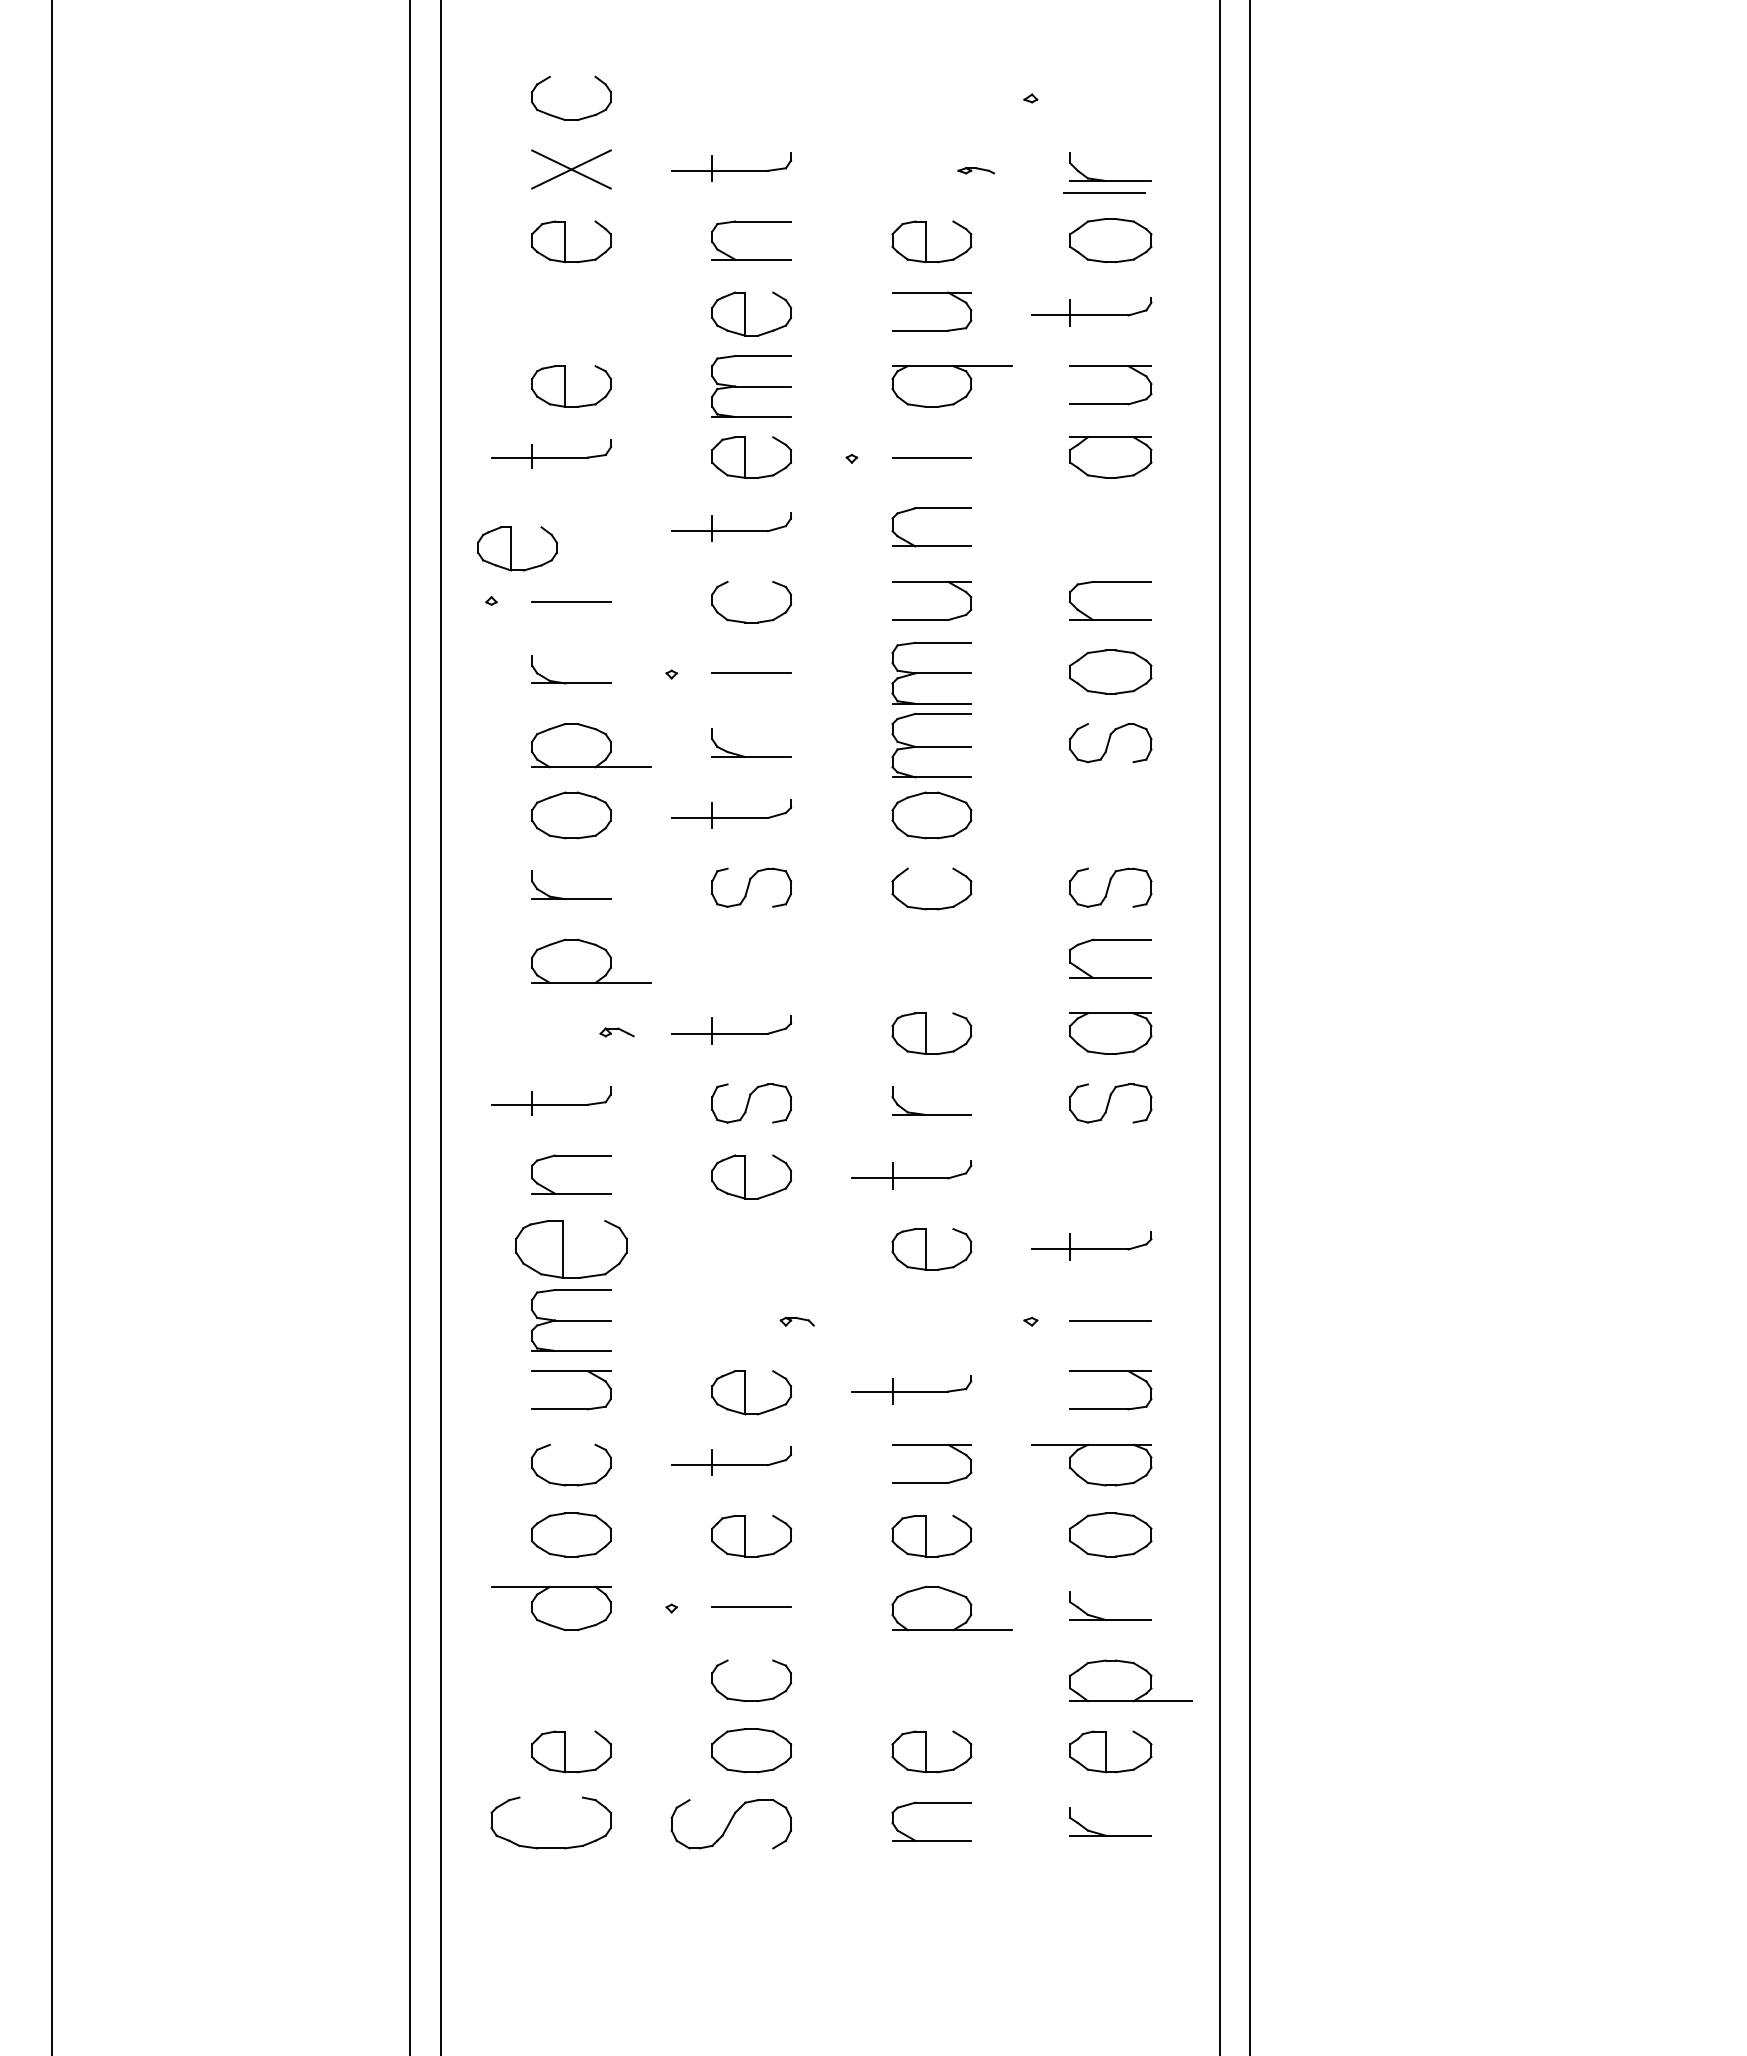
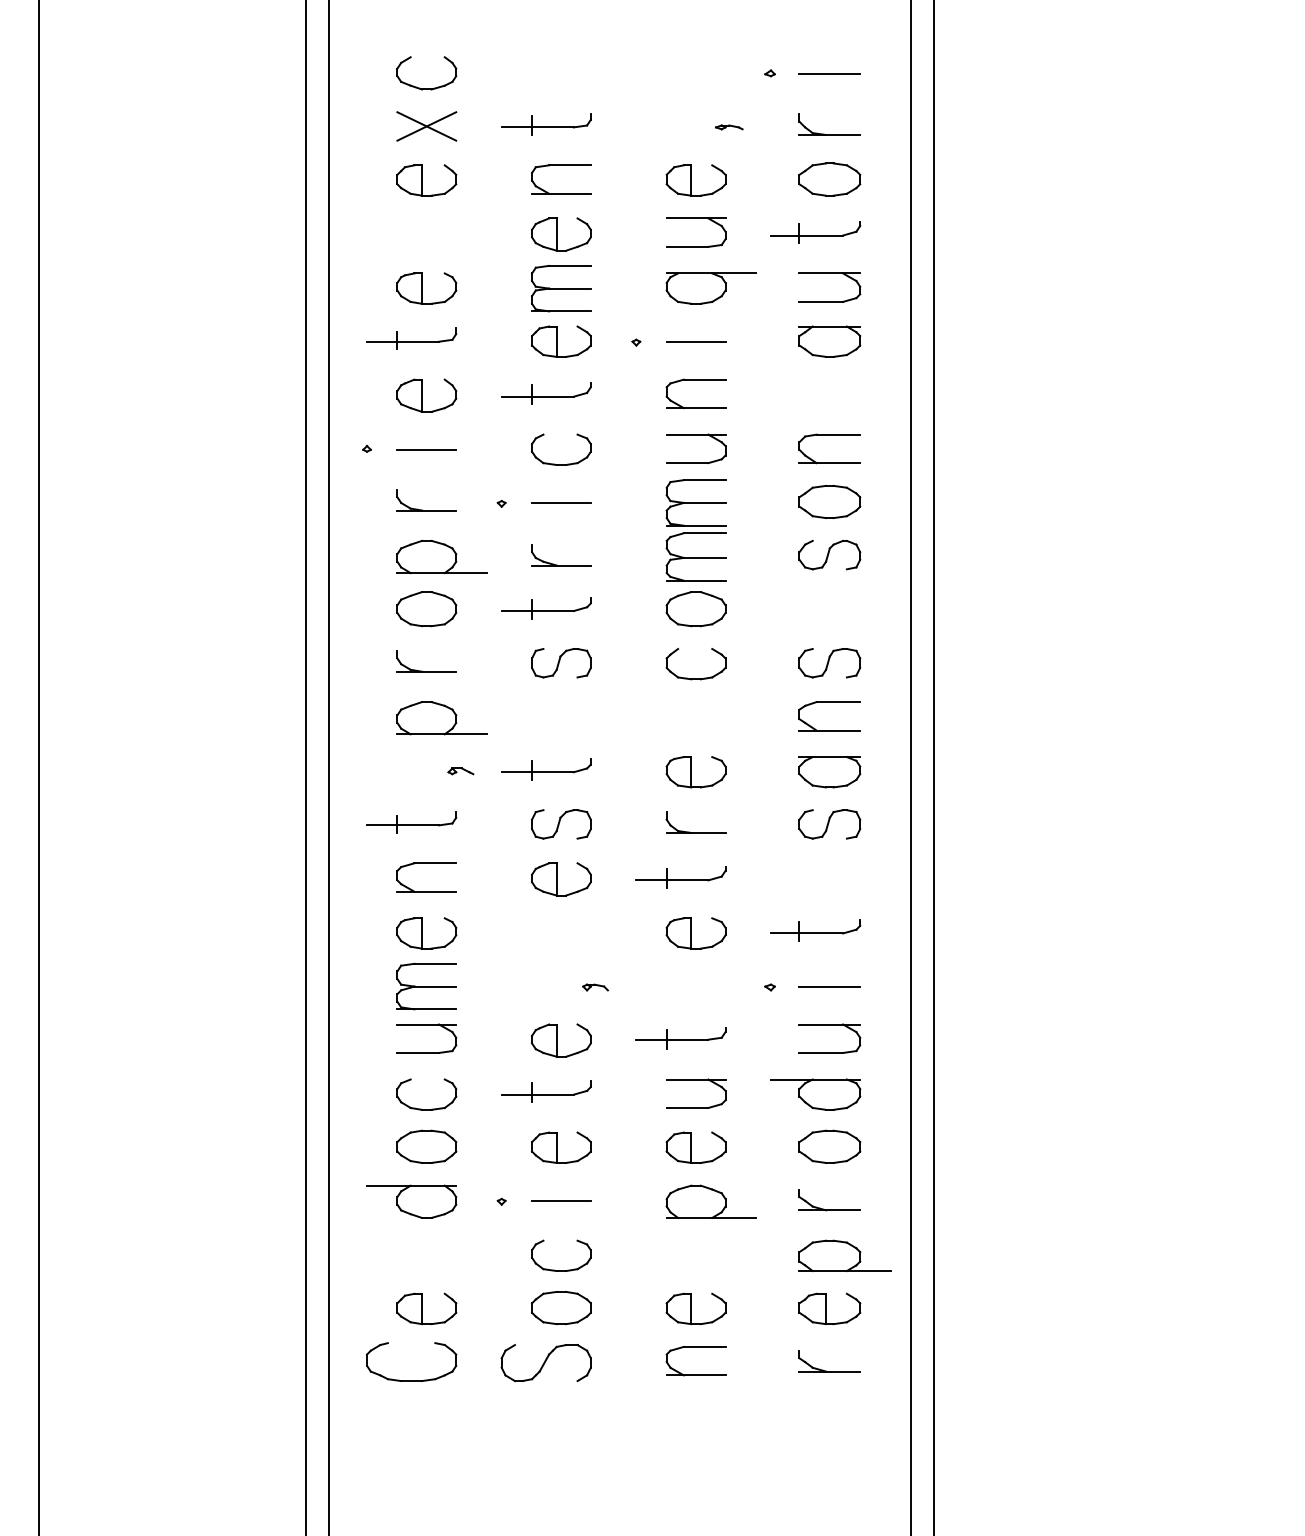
line: (1104, 192) -> (829, 74), moved
part: (517, 548) -> (426, 395), moved
part: (571, 1249) -> (426, 933), size x0.71

